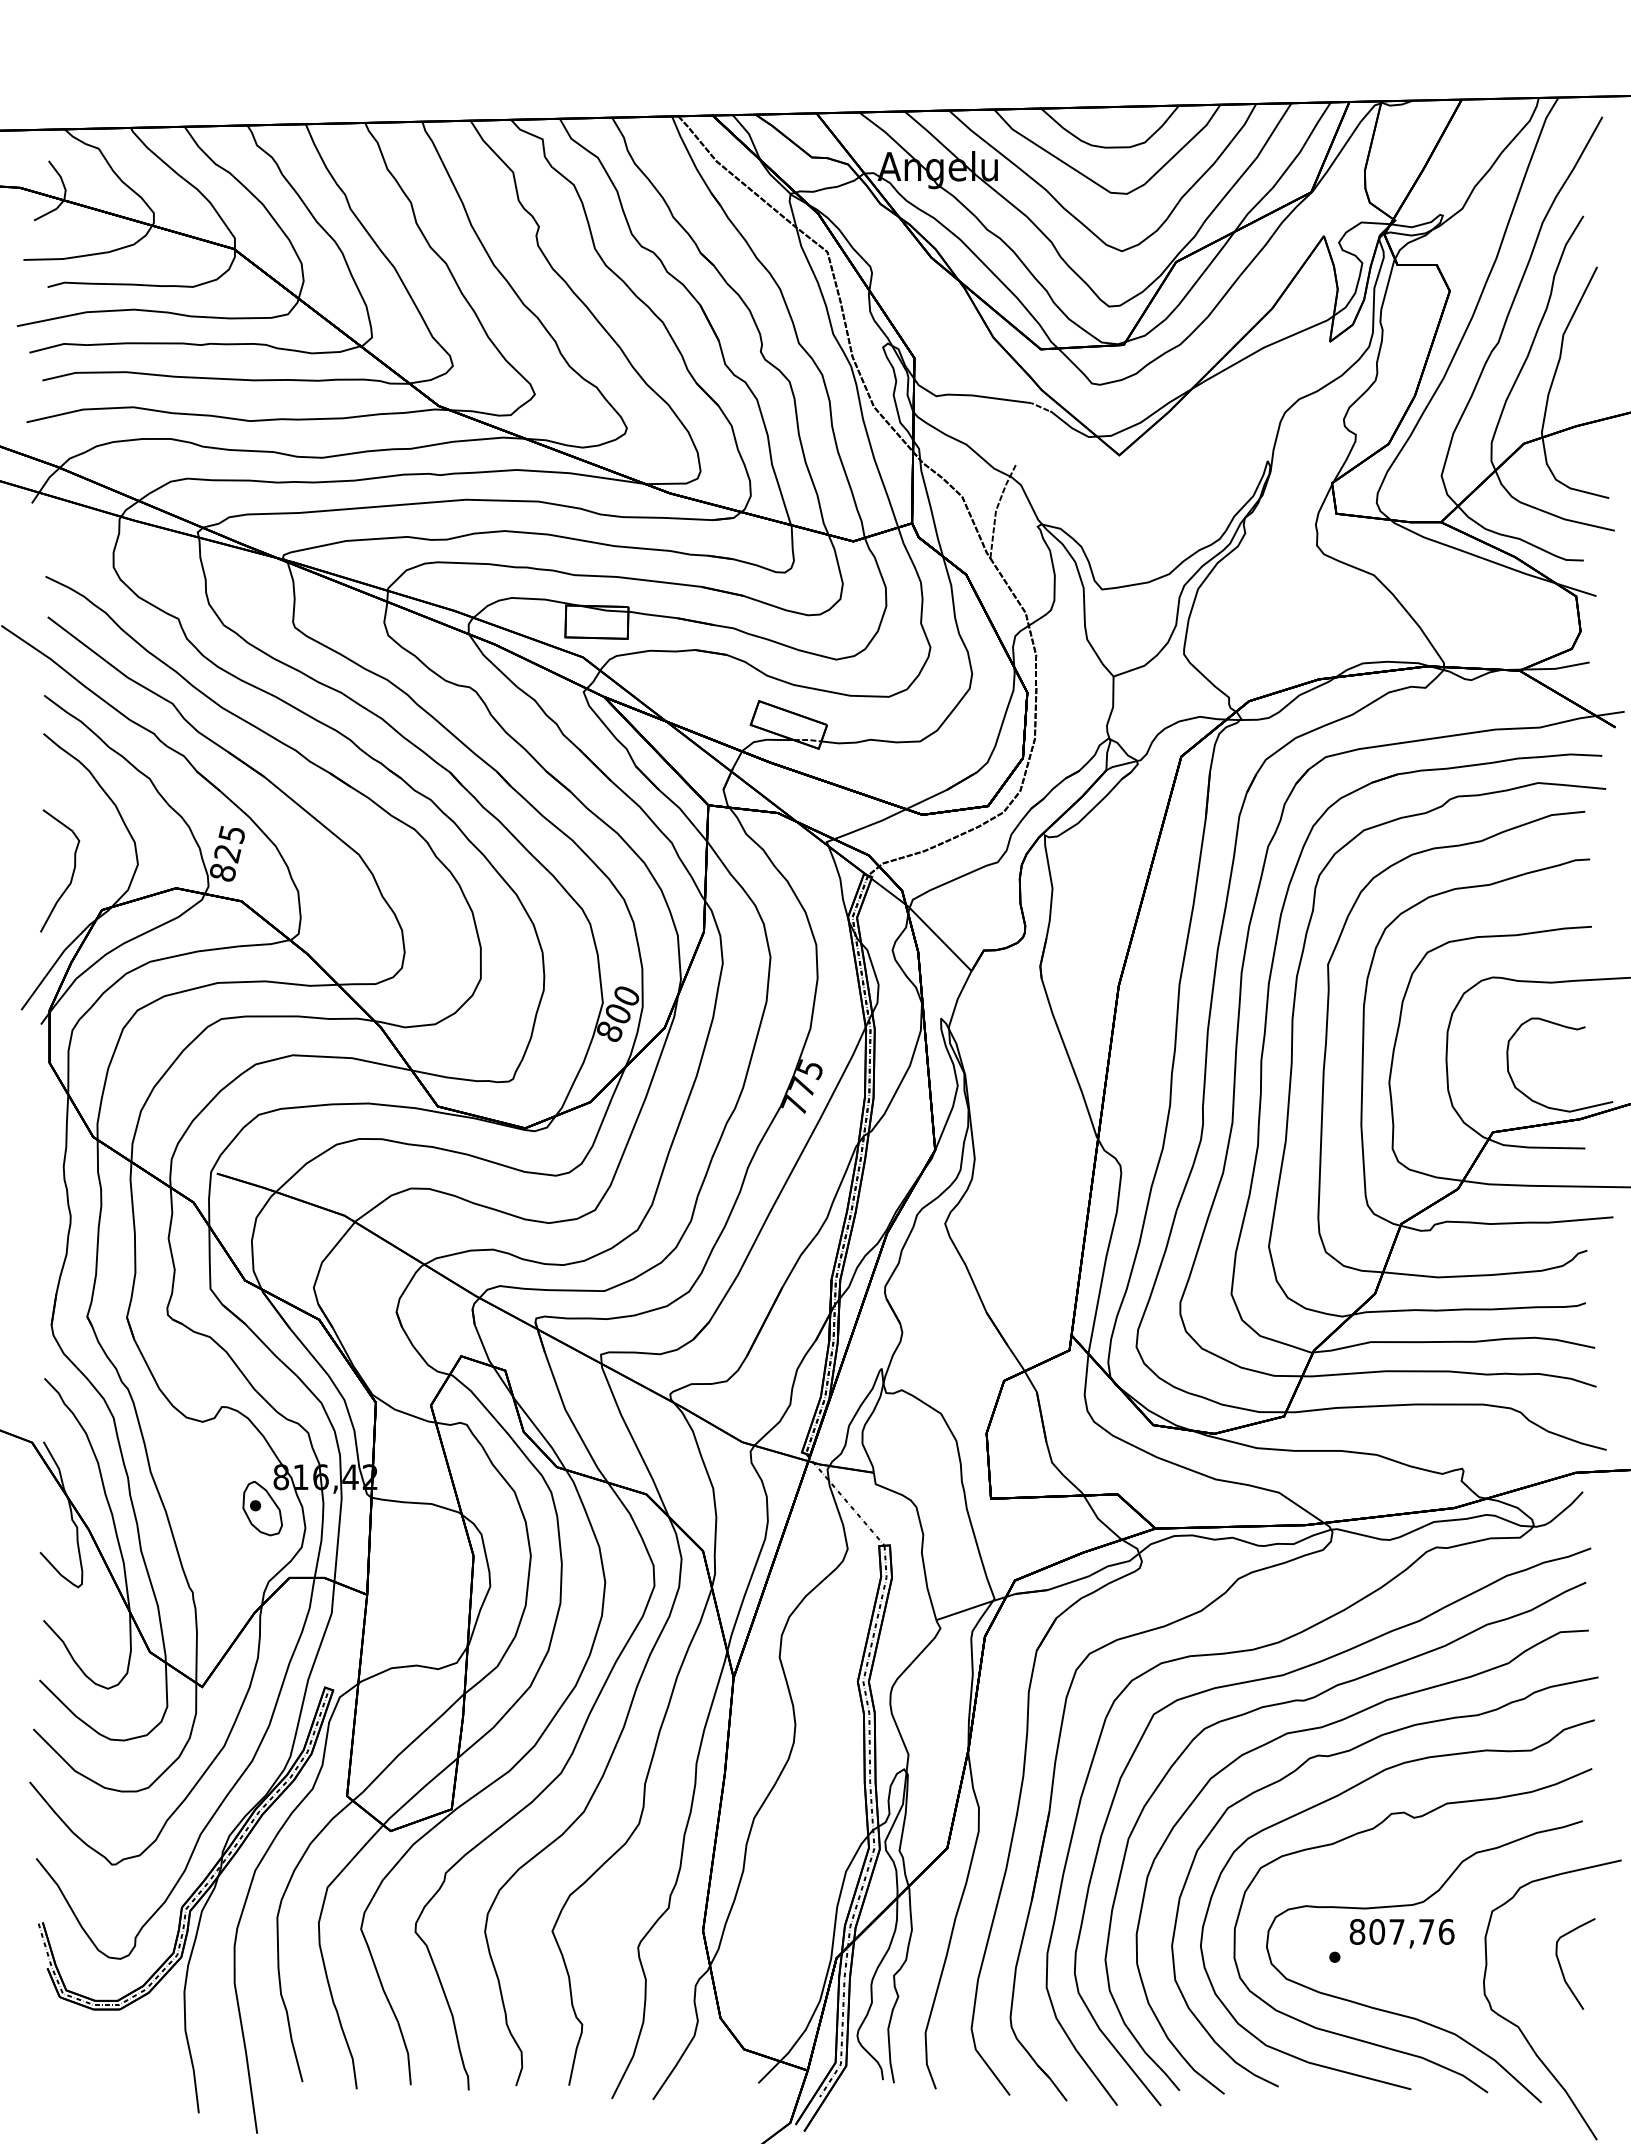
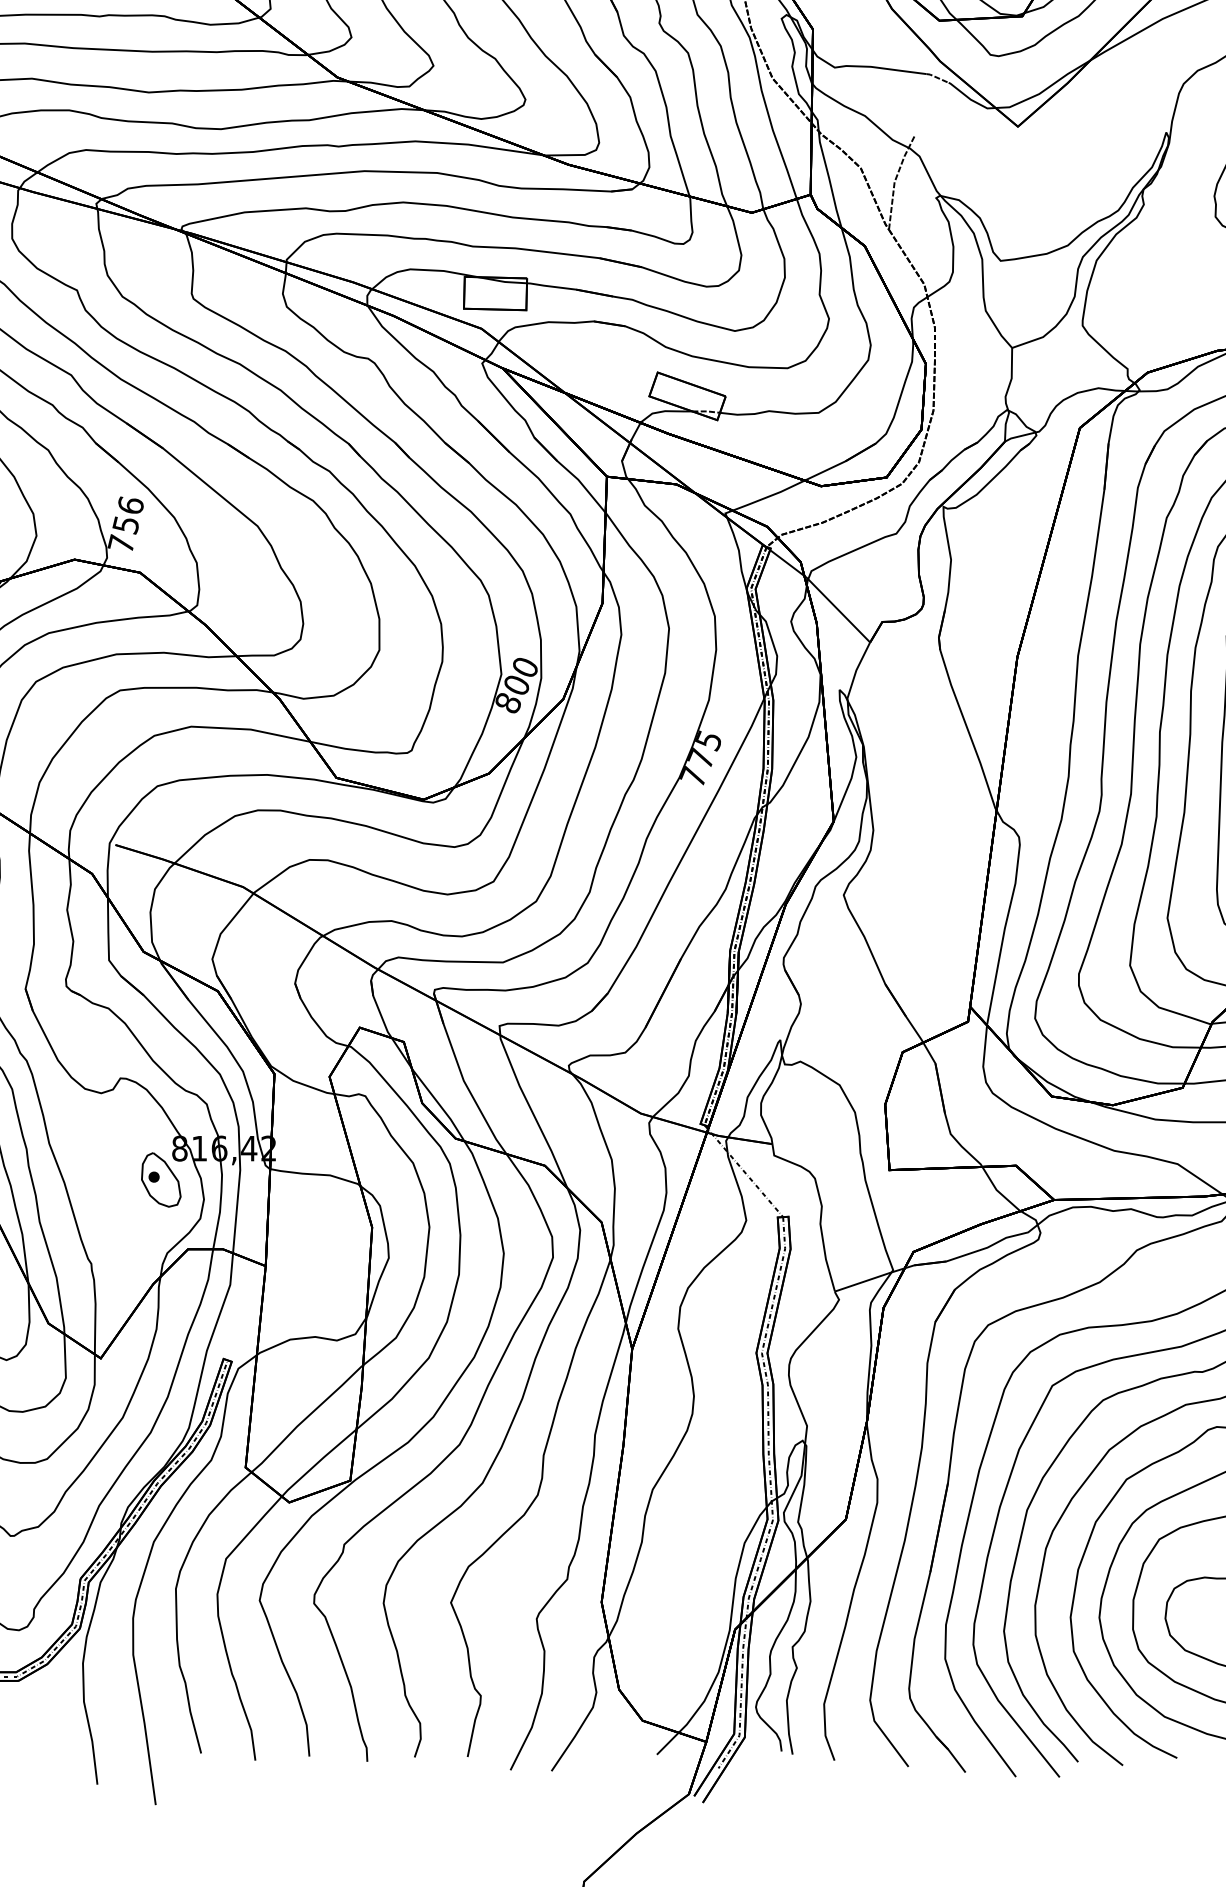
text: (227, 853) -> (126, 524), 825 -> 756

